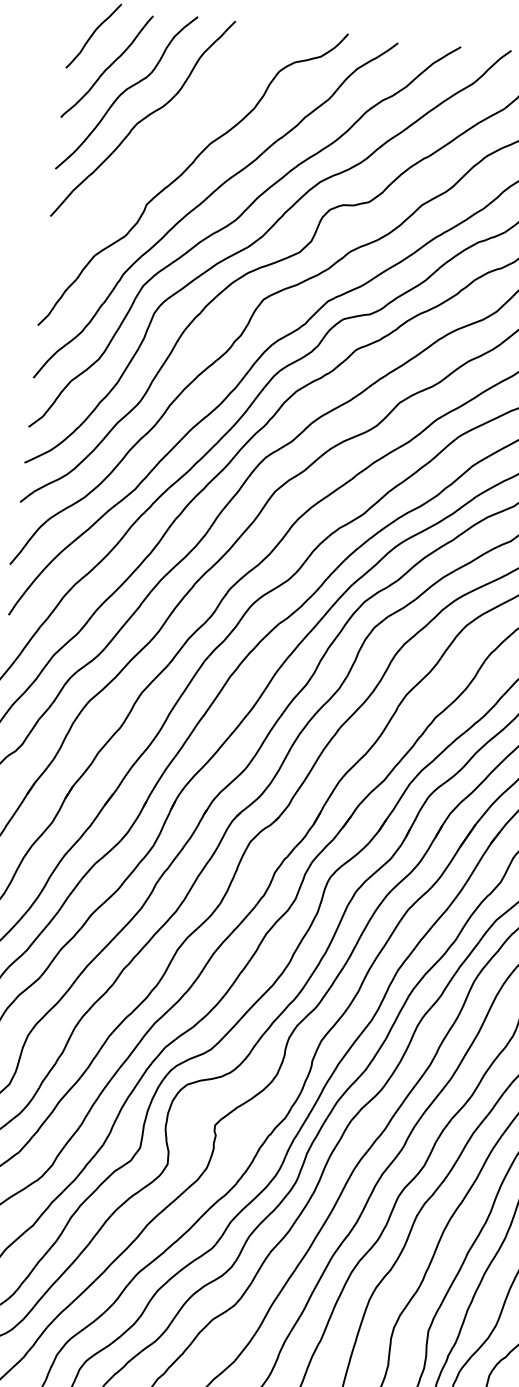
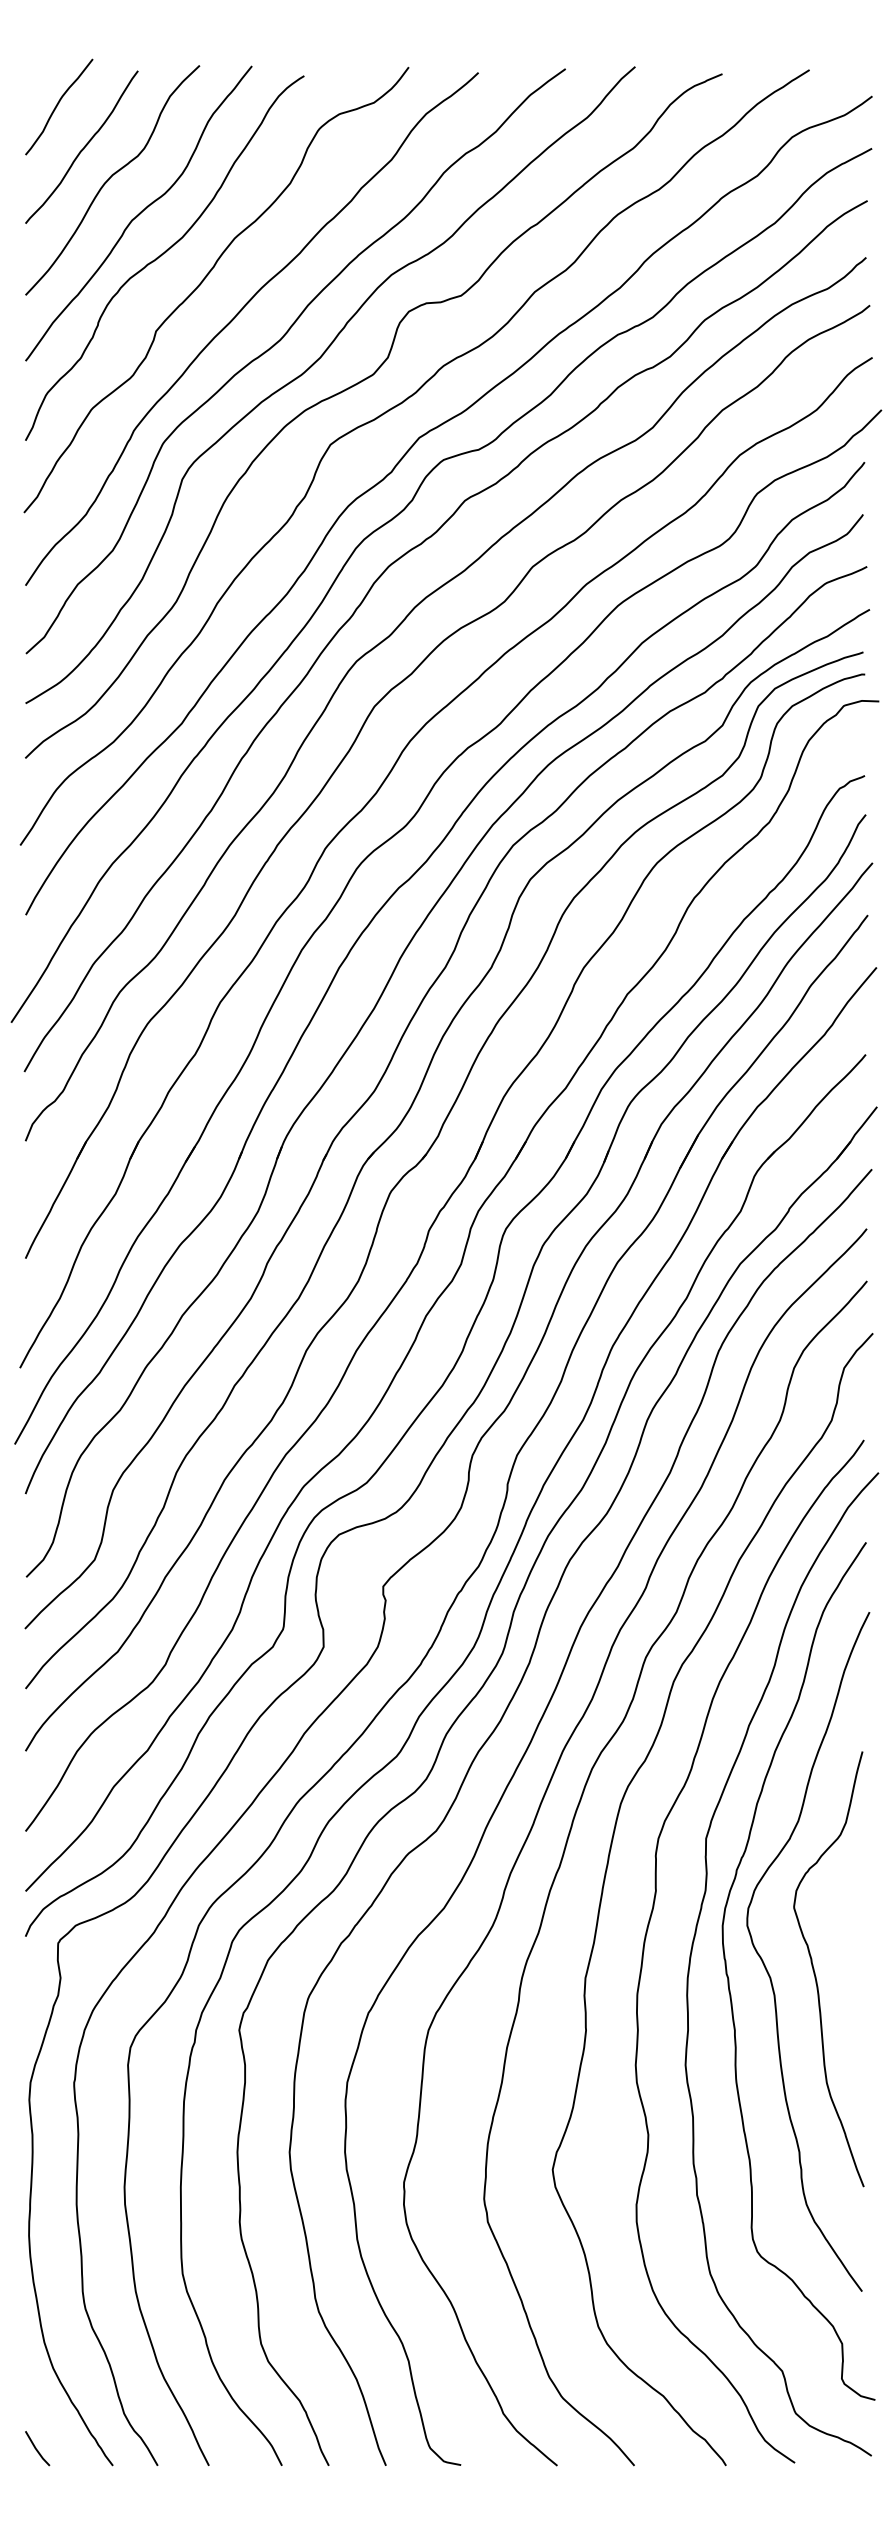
curve: (156, 150) -> (162, 255), added

